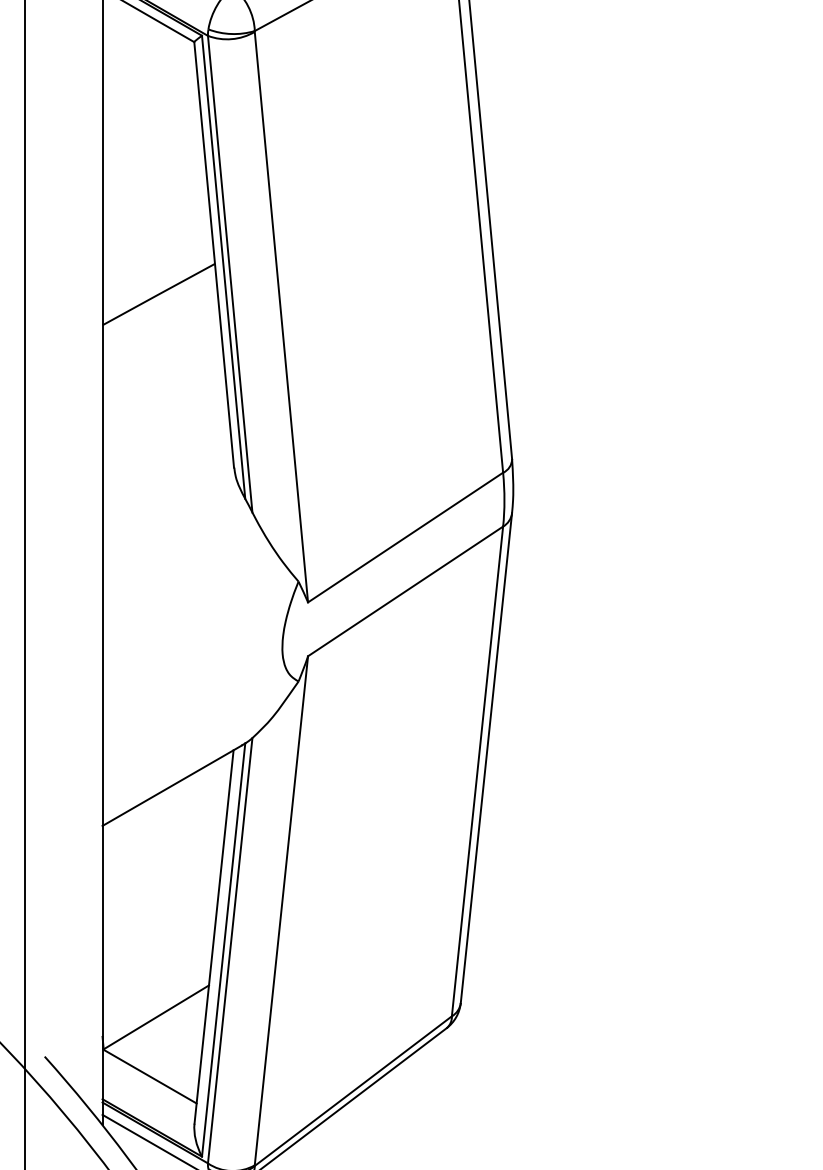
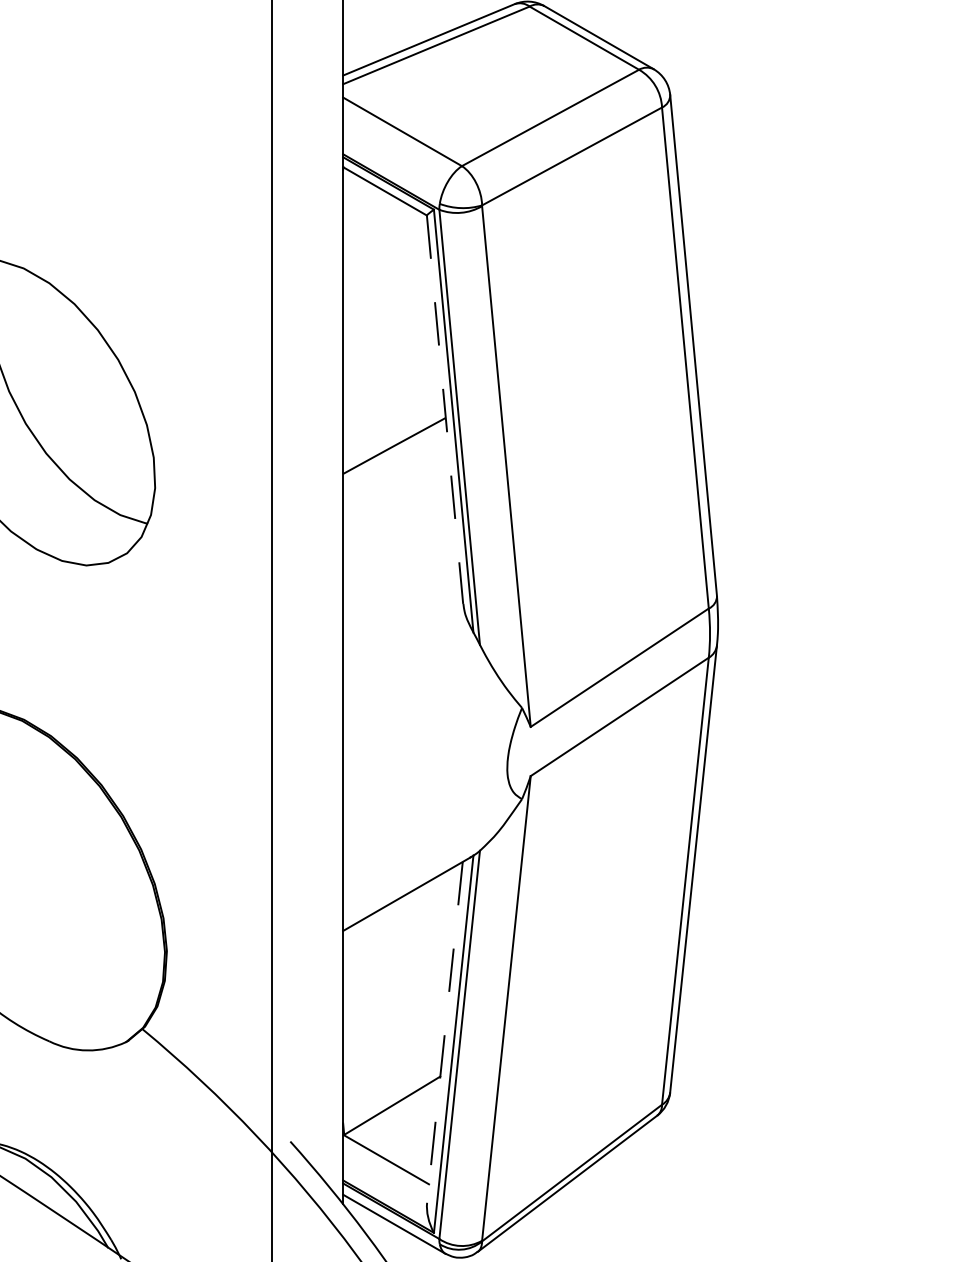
line: (214, 255) -> (445, 410), solid -> dashed
line: (213, 937) -> (444, 1032), solid -> dashed

